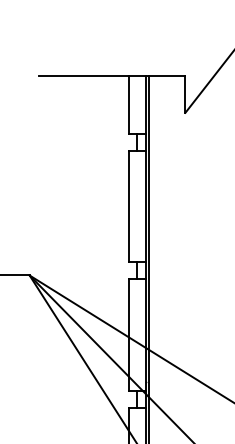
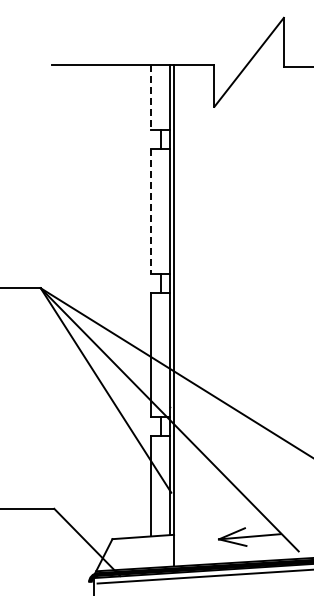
line: (128, 105) -> (151, 98), solid -> dashed
line: (128, 206) -> (151, 211), solid -> dashed

